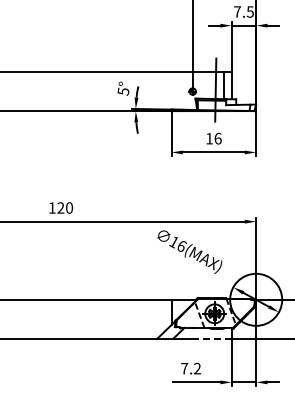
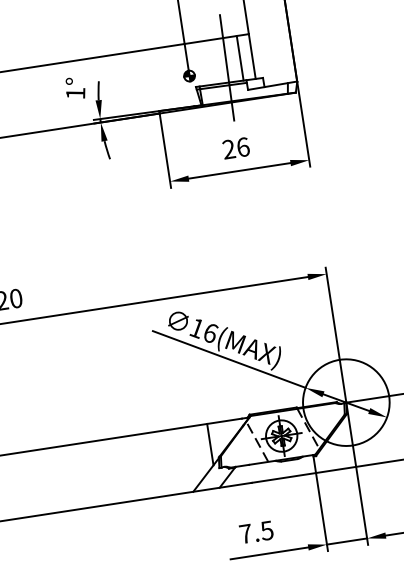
text: (123, 91) -> (75, 93), 5° -> 1°
text: (209, 138) -> (228, 149), 16 -> 26
line: (190, 263) -> (229, 359), added
line: (212, 338) -> (284, 477), dashed -> solid
text: (197, 368) -> (267, 530), 7.2 -> 7.5

